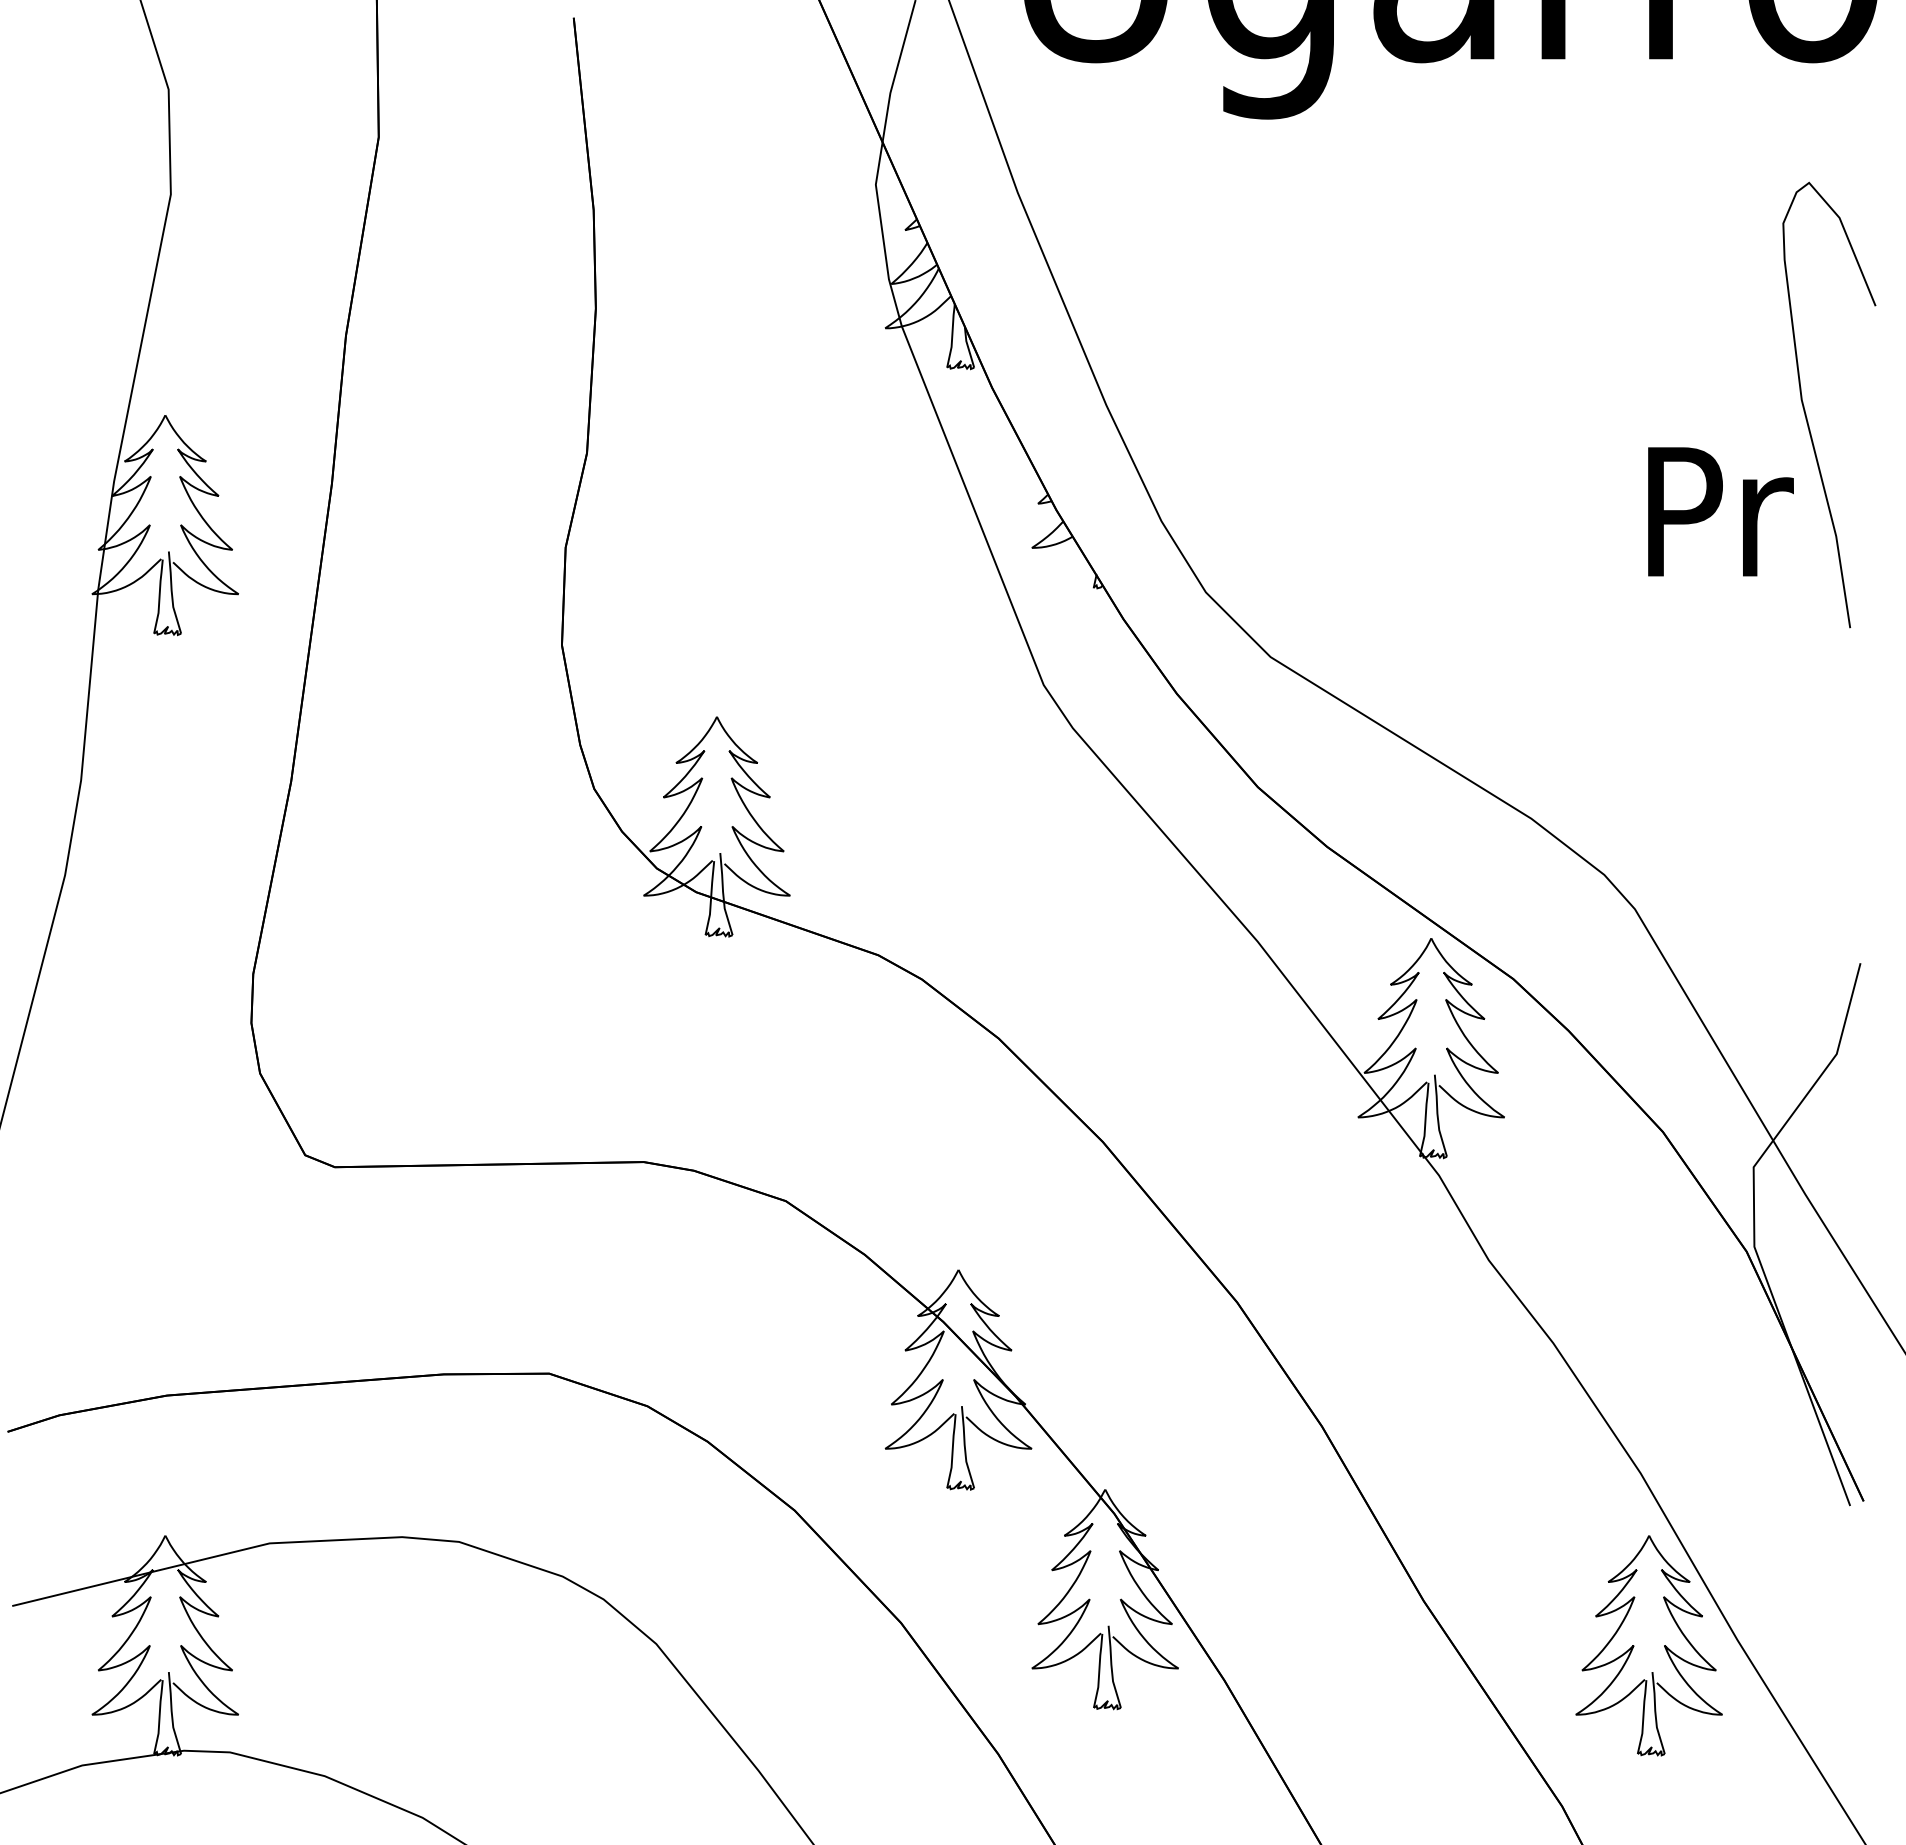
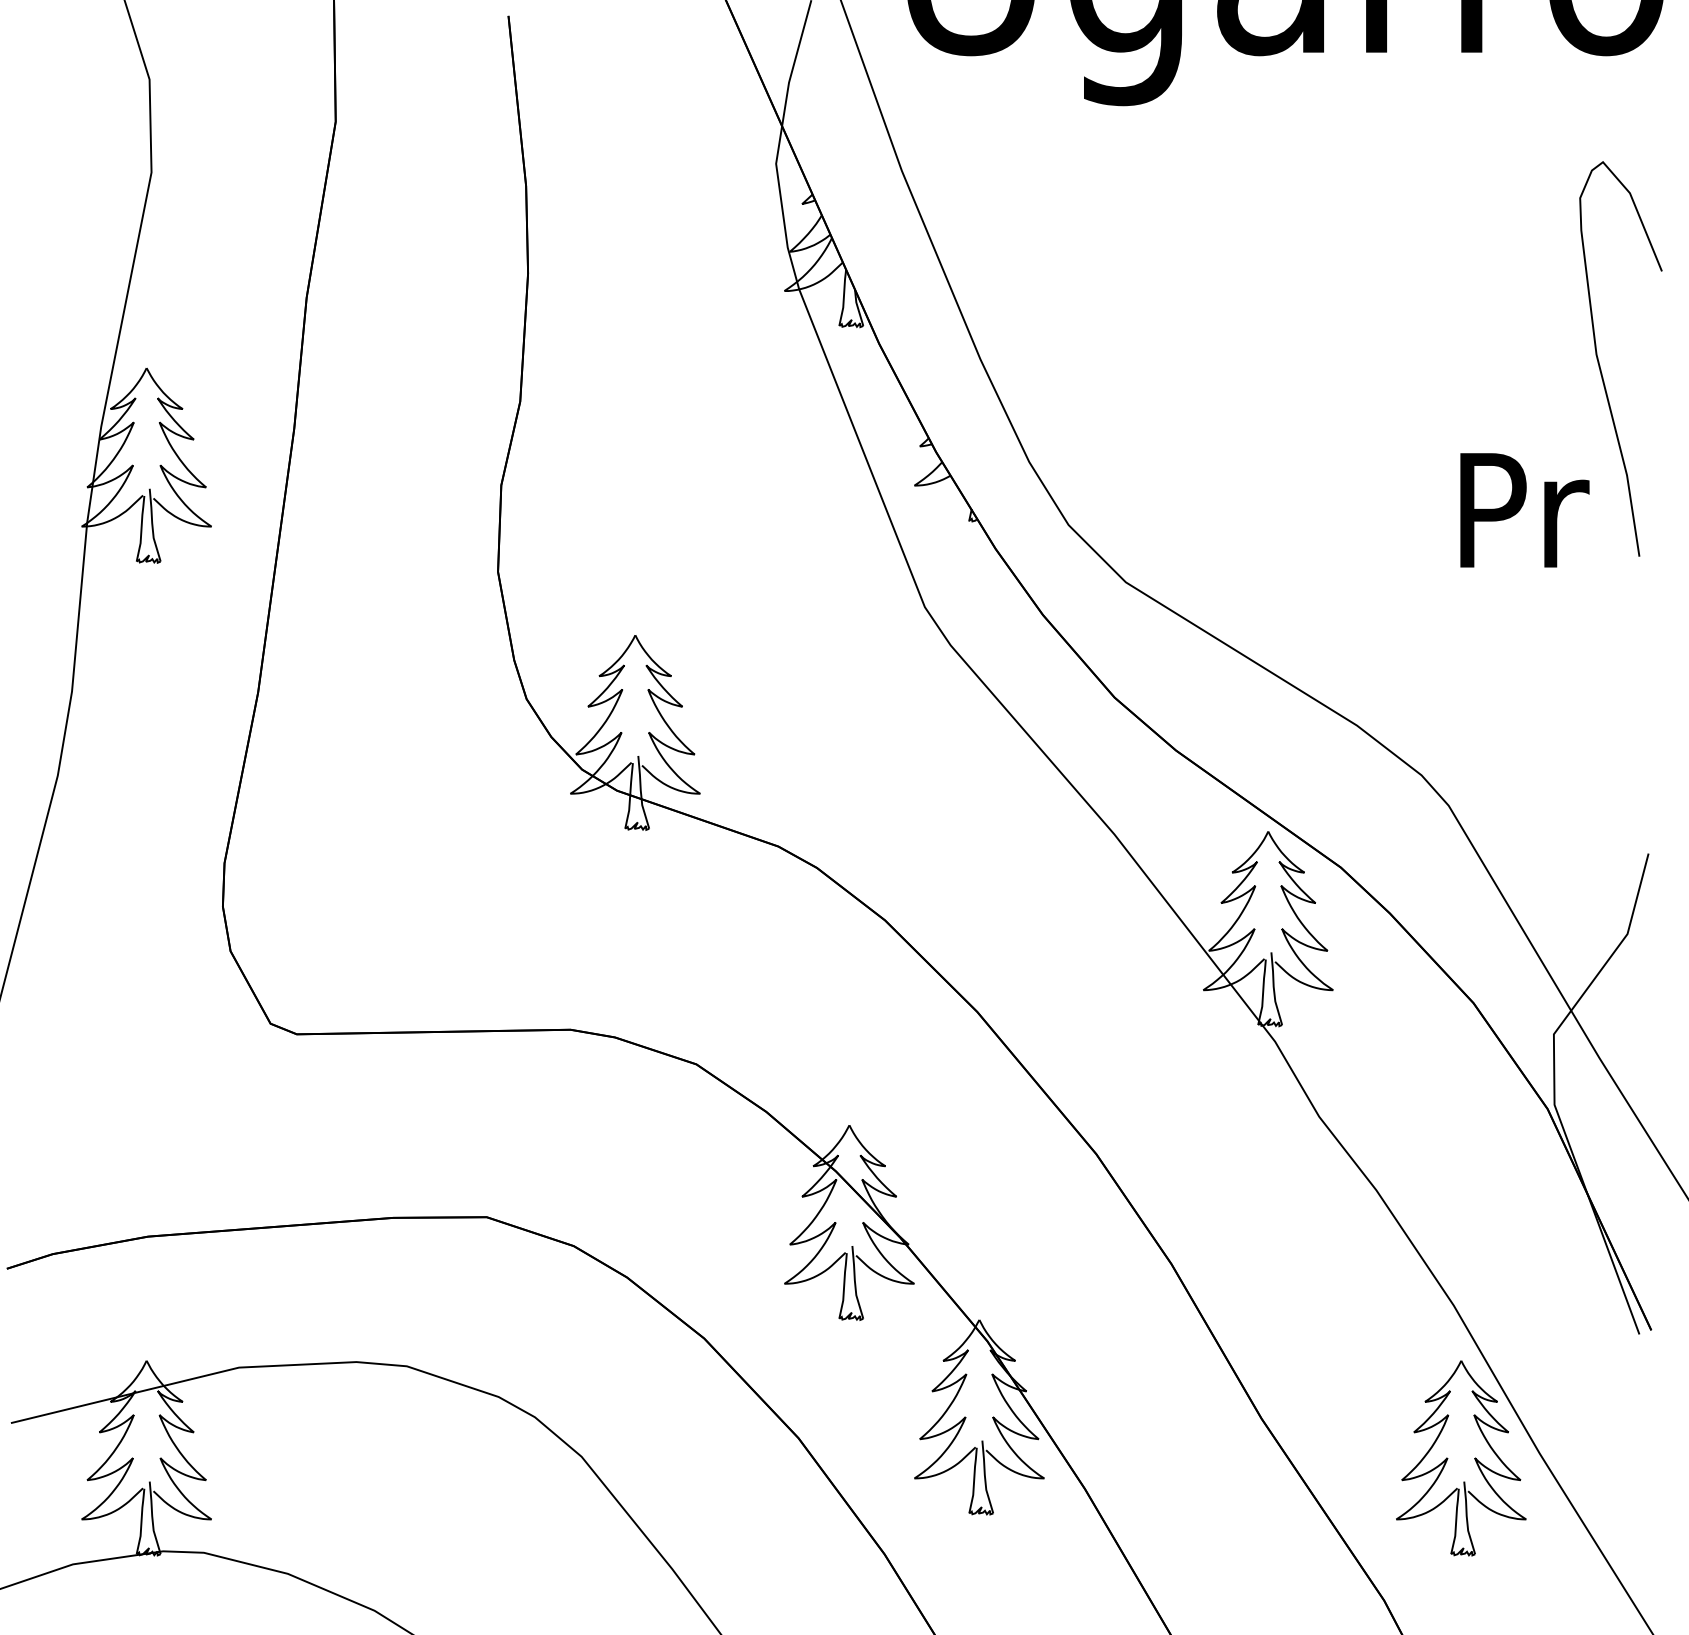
text: (1720, 511) -> (1524, 510), moved

